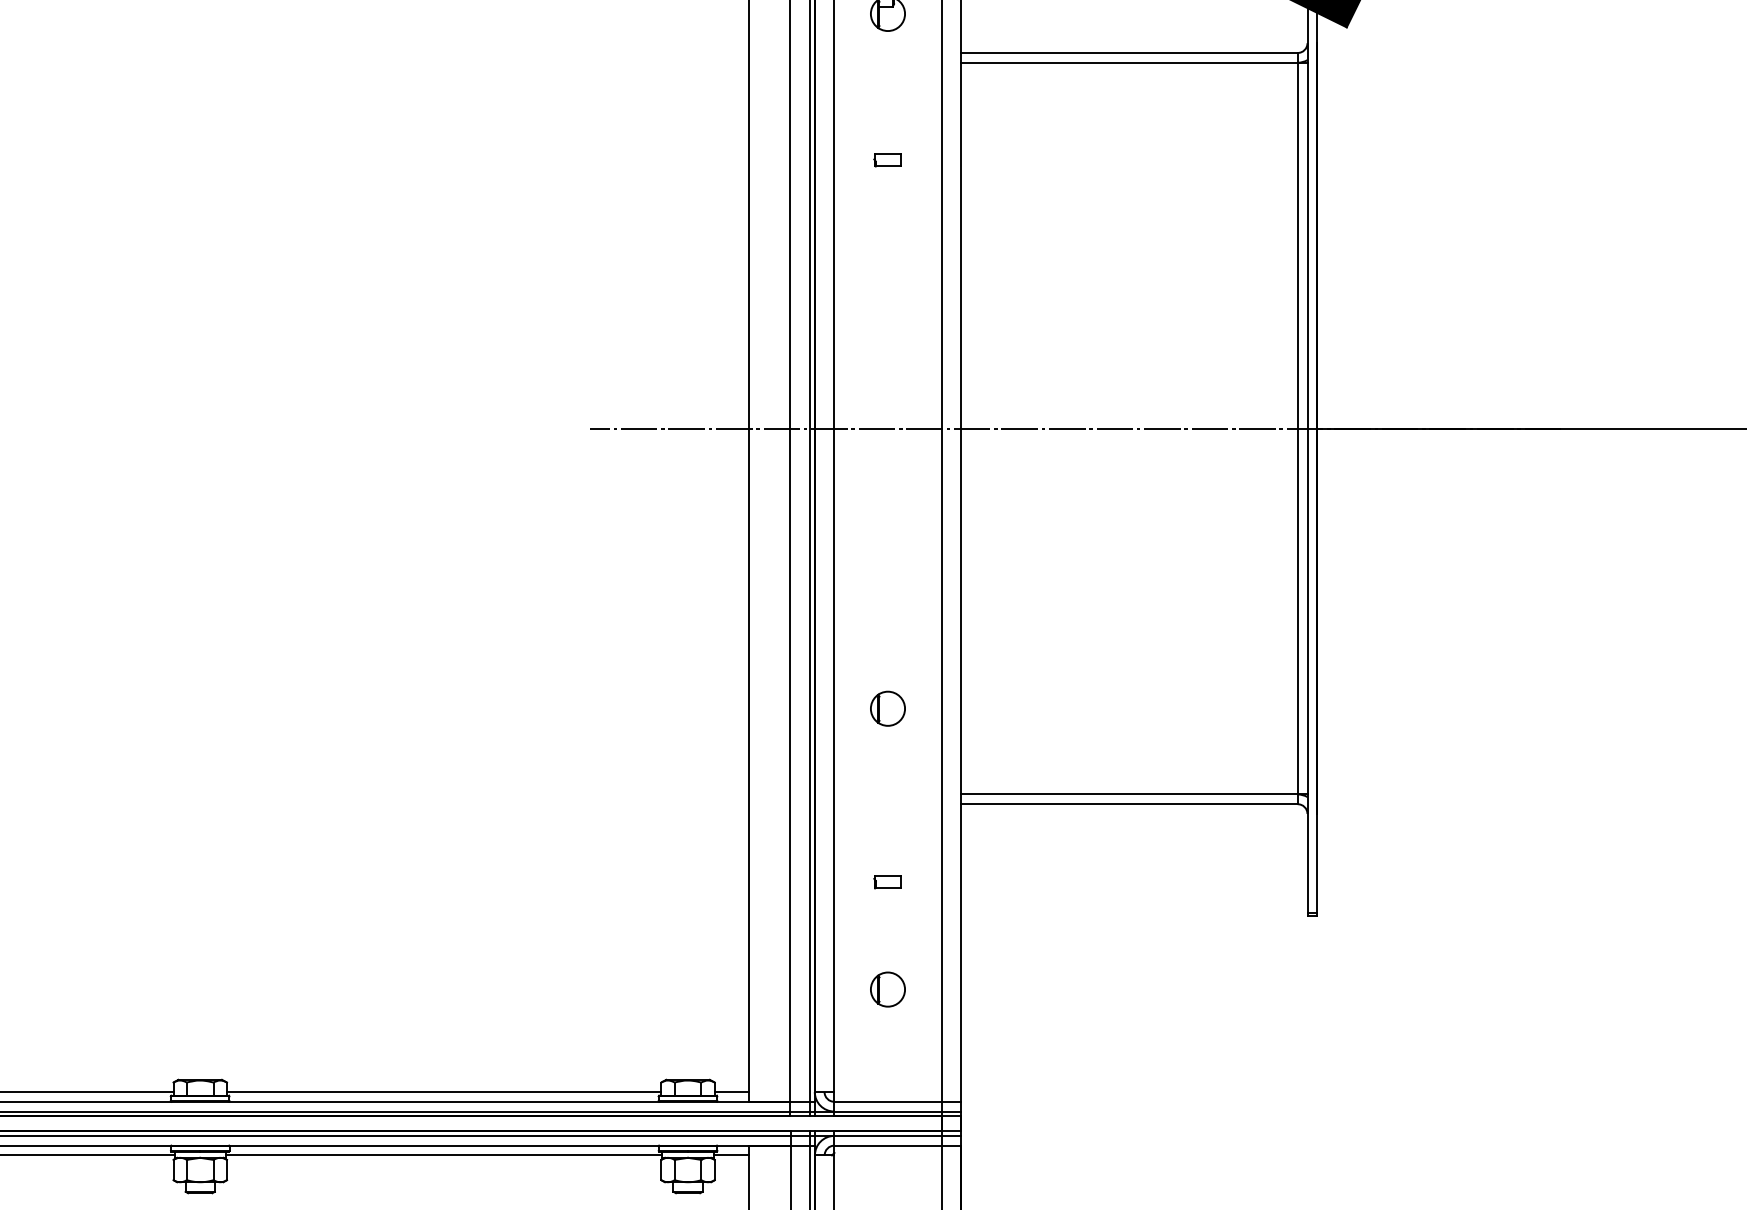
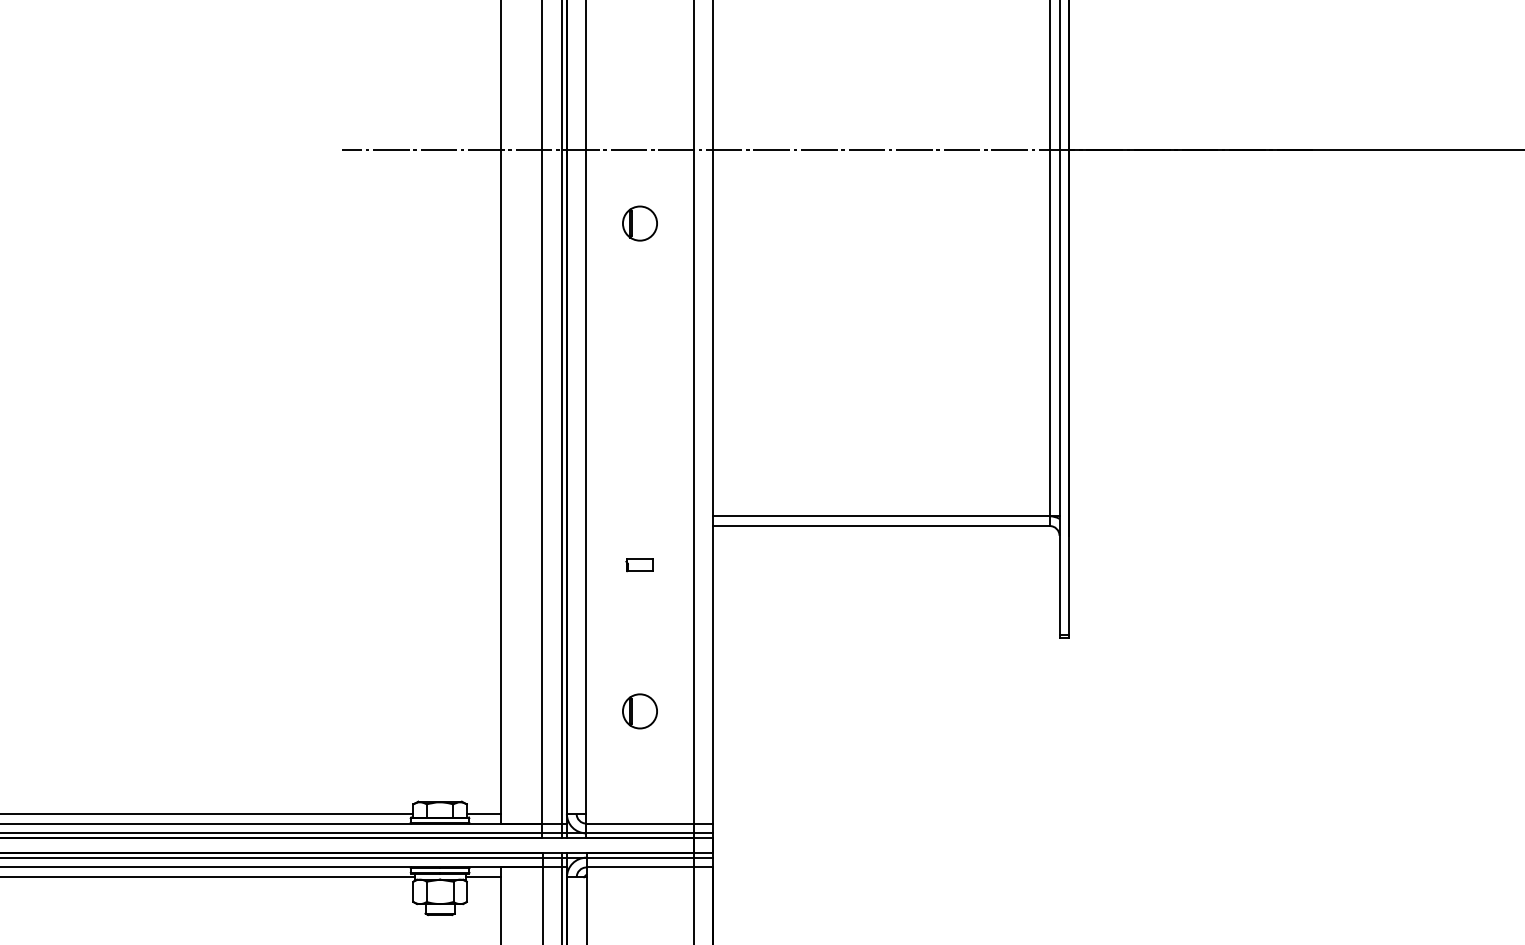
part: (887, 708) -> (639, 223), moved
part: (887, 882) -> (639, 565), moved

